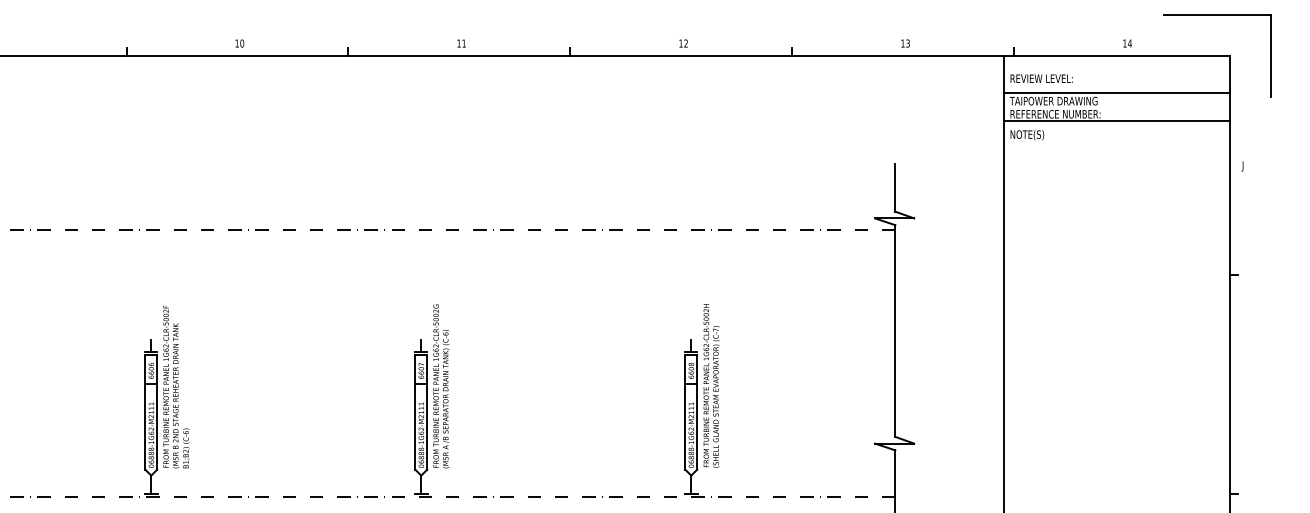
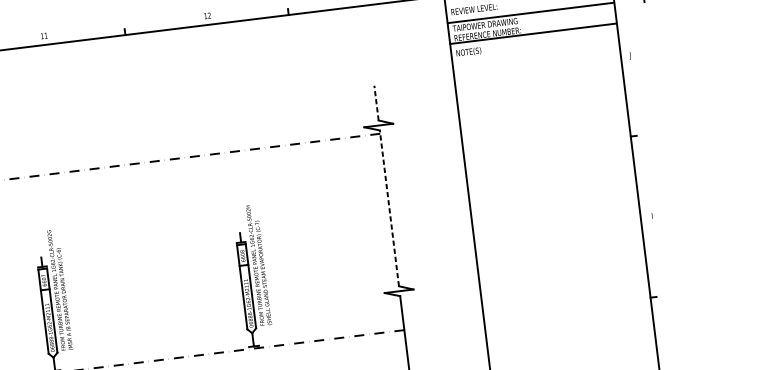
line: (895, 188) -> (376, 103), solid -> dashed
line: (895, 331) -> (389, 208), solid -> dashed

